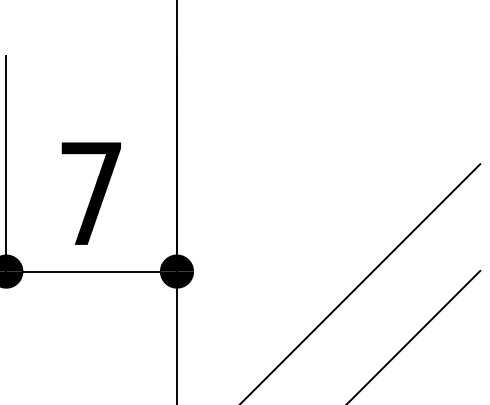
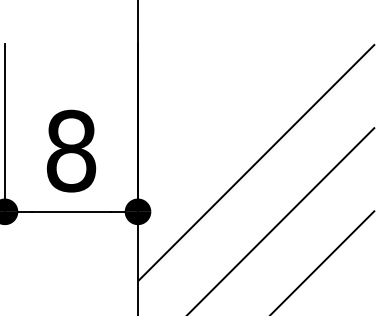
text: (91, 192) -> (71, 150), 7 -> 8
line: (329, 208) -> (256, 162), added

